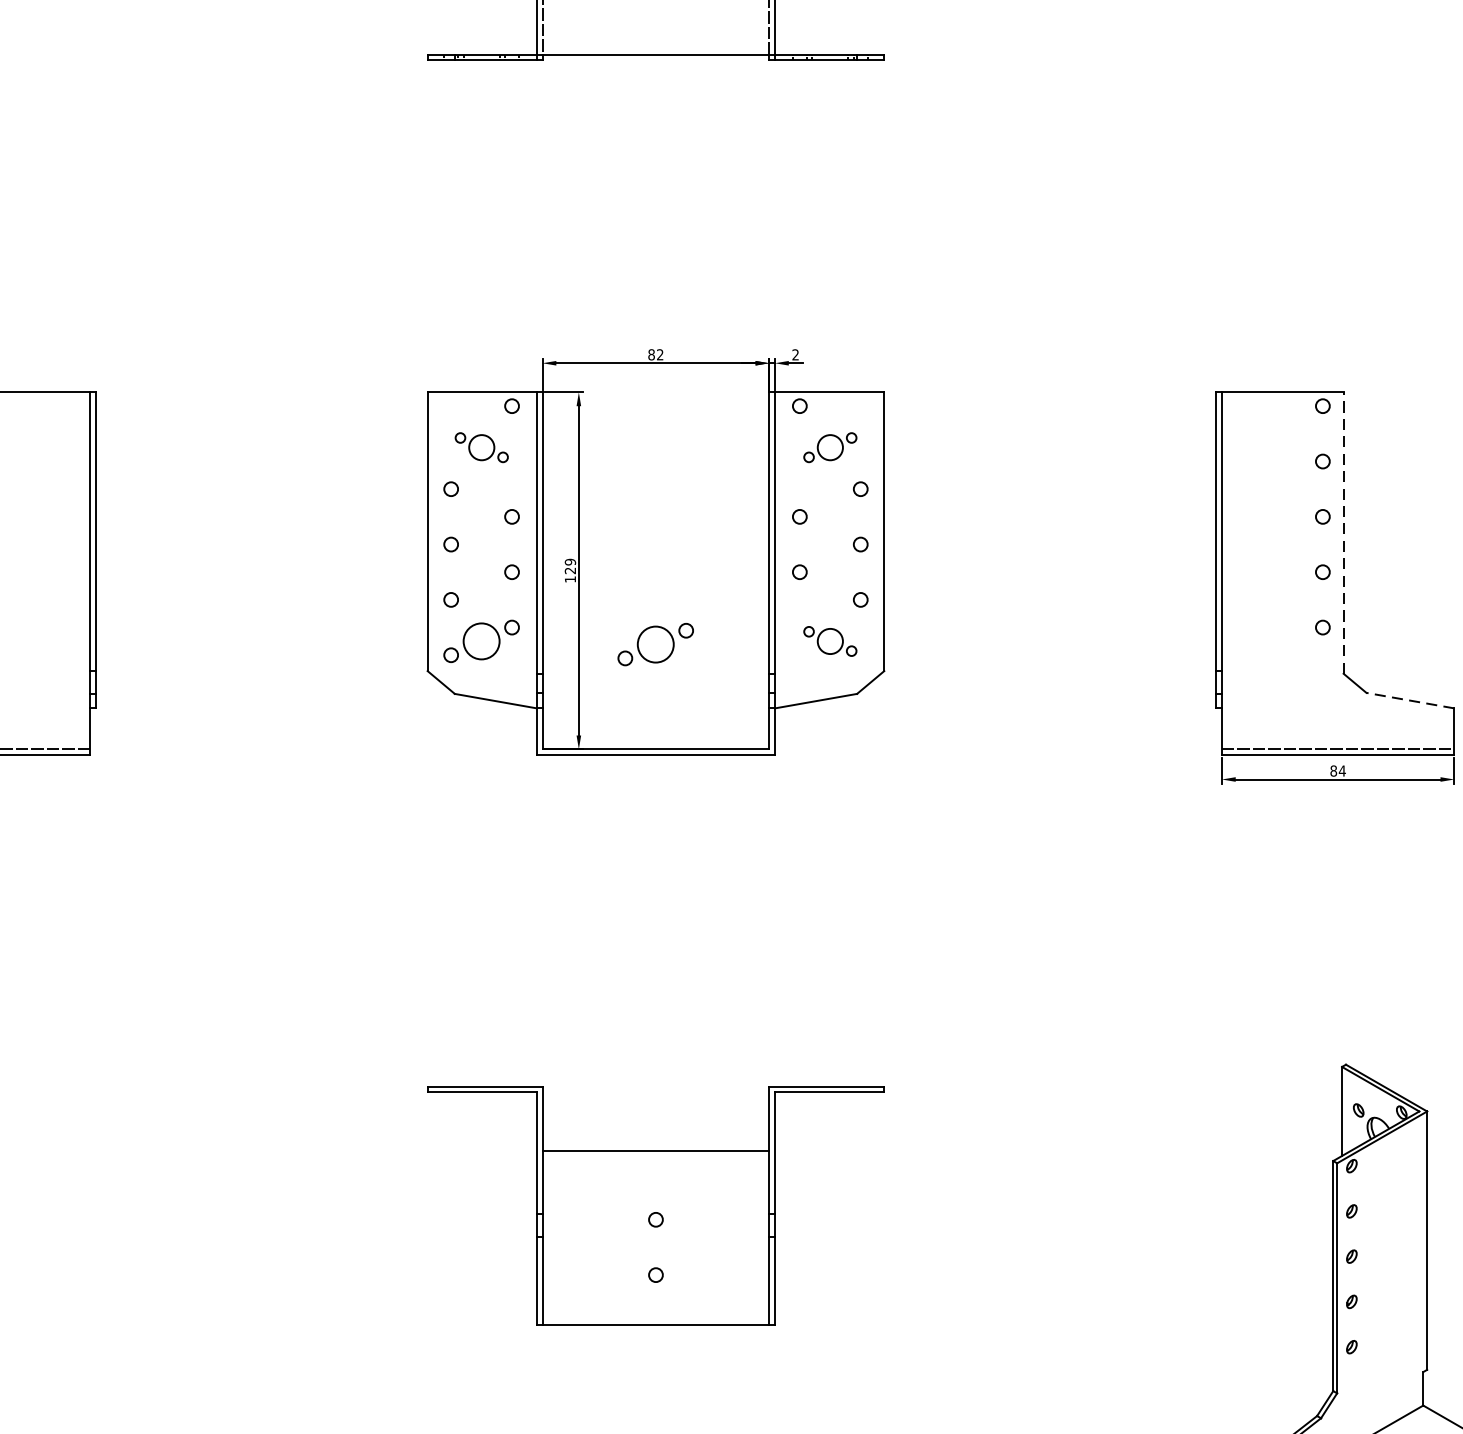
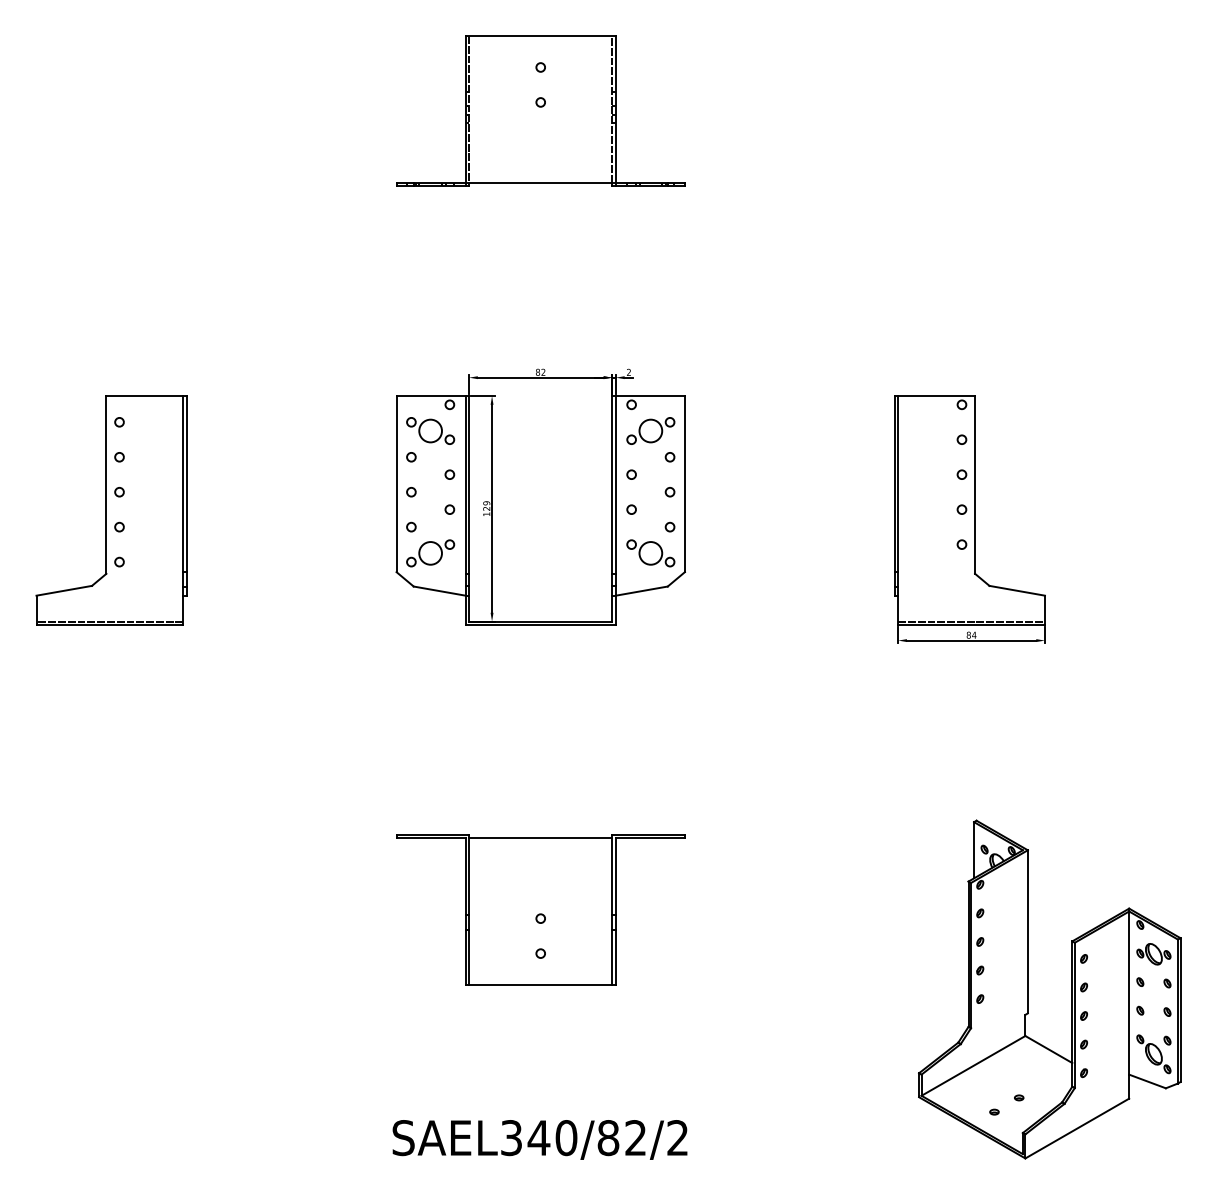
part: (481, 446) -> (430, 430), size x1.43
part: (829, 446) -> (650, 430), size x1.43
line: (1344, 532) -> (975, 484), dashed -> solid
part: (829, 641) -> (650, 553), size x1.43
part: (655, 644) -> (540, 555), removed
line: (1409, 700) -> (1016, 590), dashed -> solid
line: (655, 1151) -> (540, 838), moved

